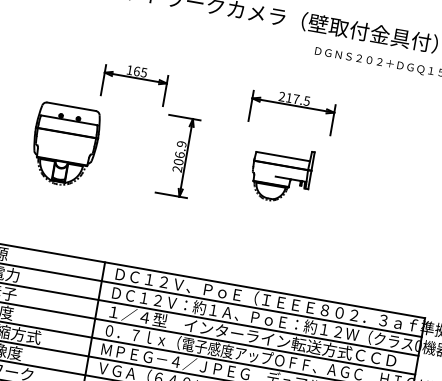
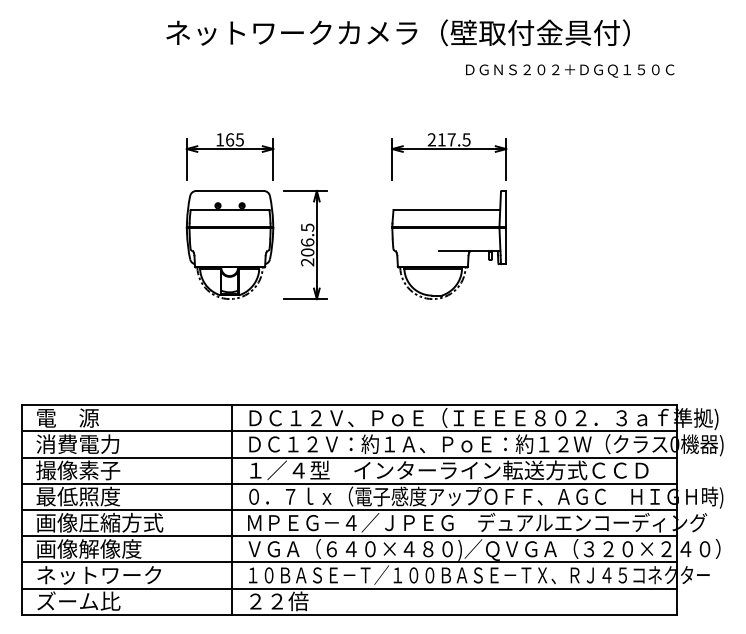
text: (181, 144) -> (307, 227), 206.9 -> 206.5
part: (64, 145) -> (229, 244), moved
part: (280, 174) -> (448, 244), size x1.43

